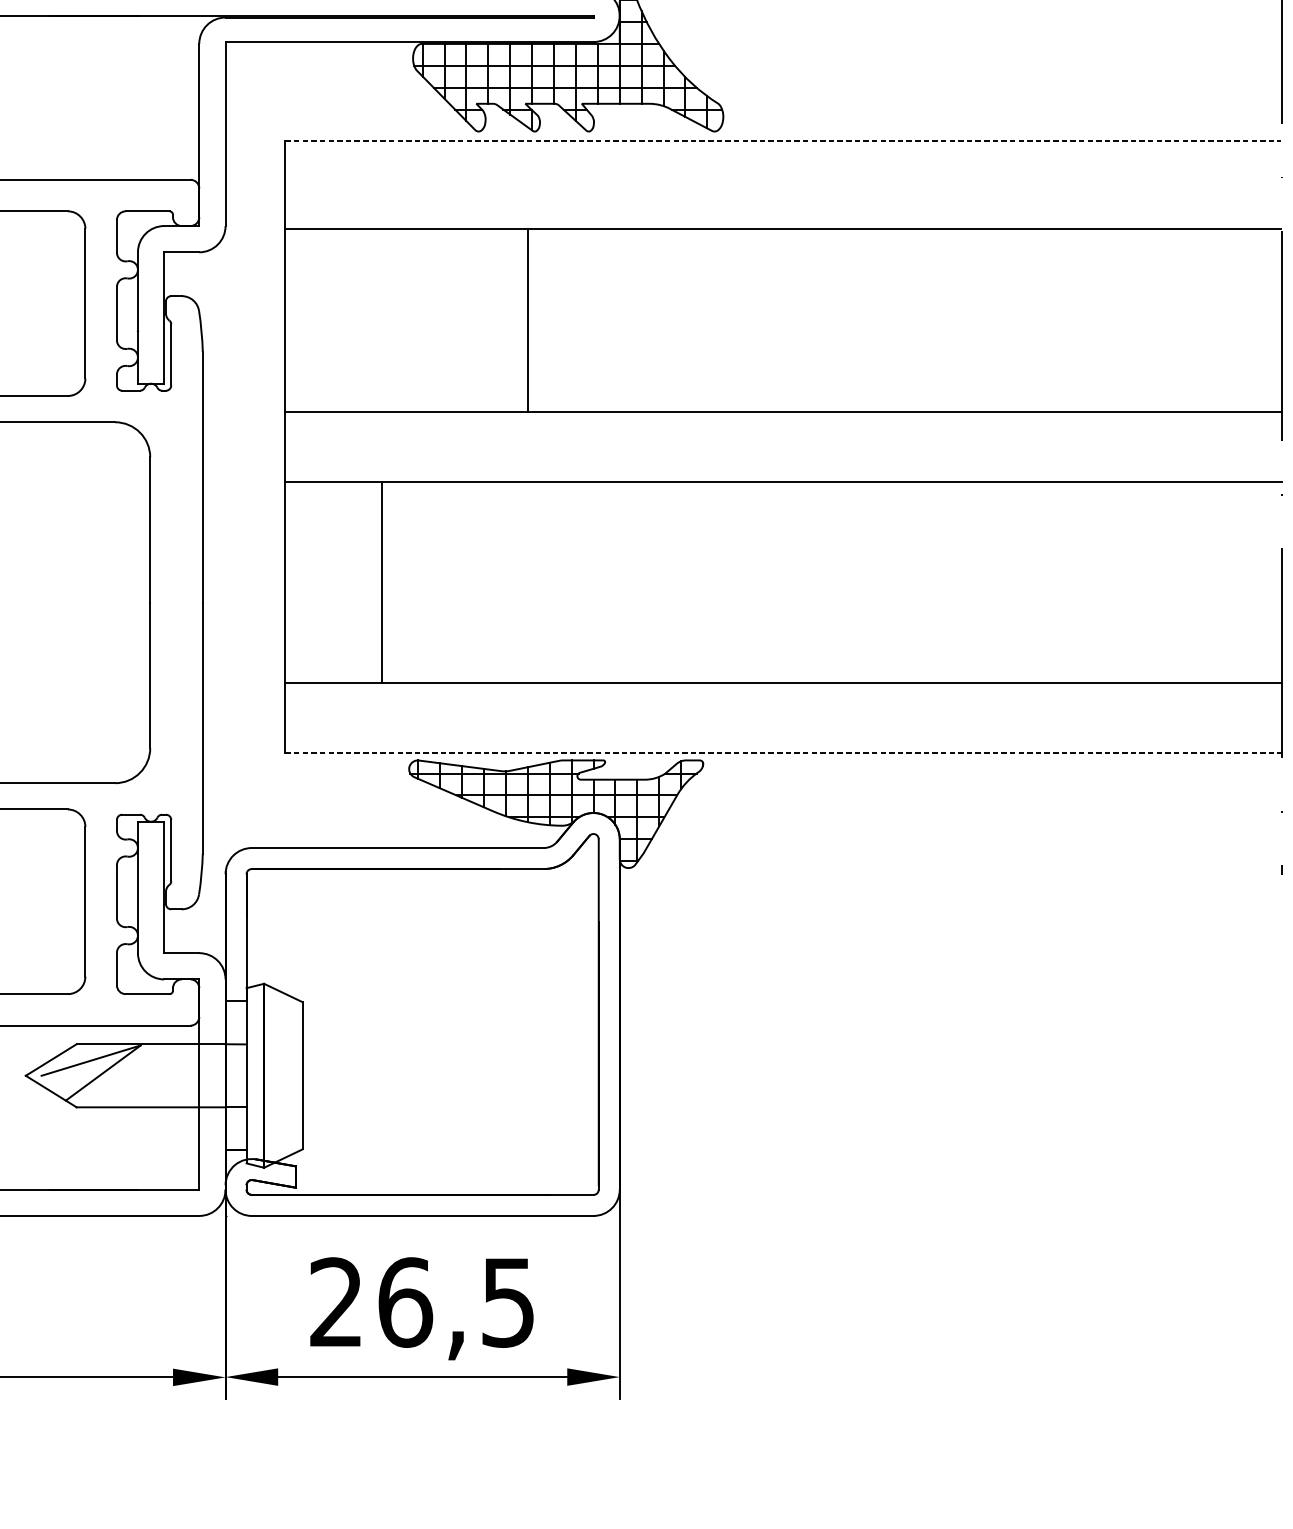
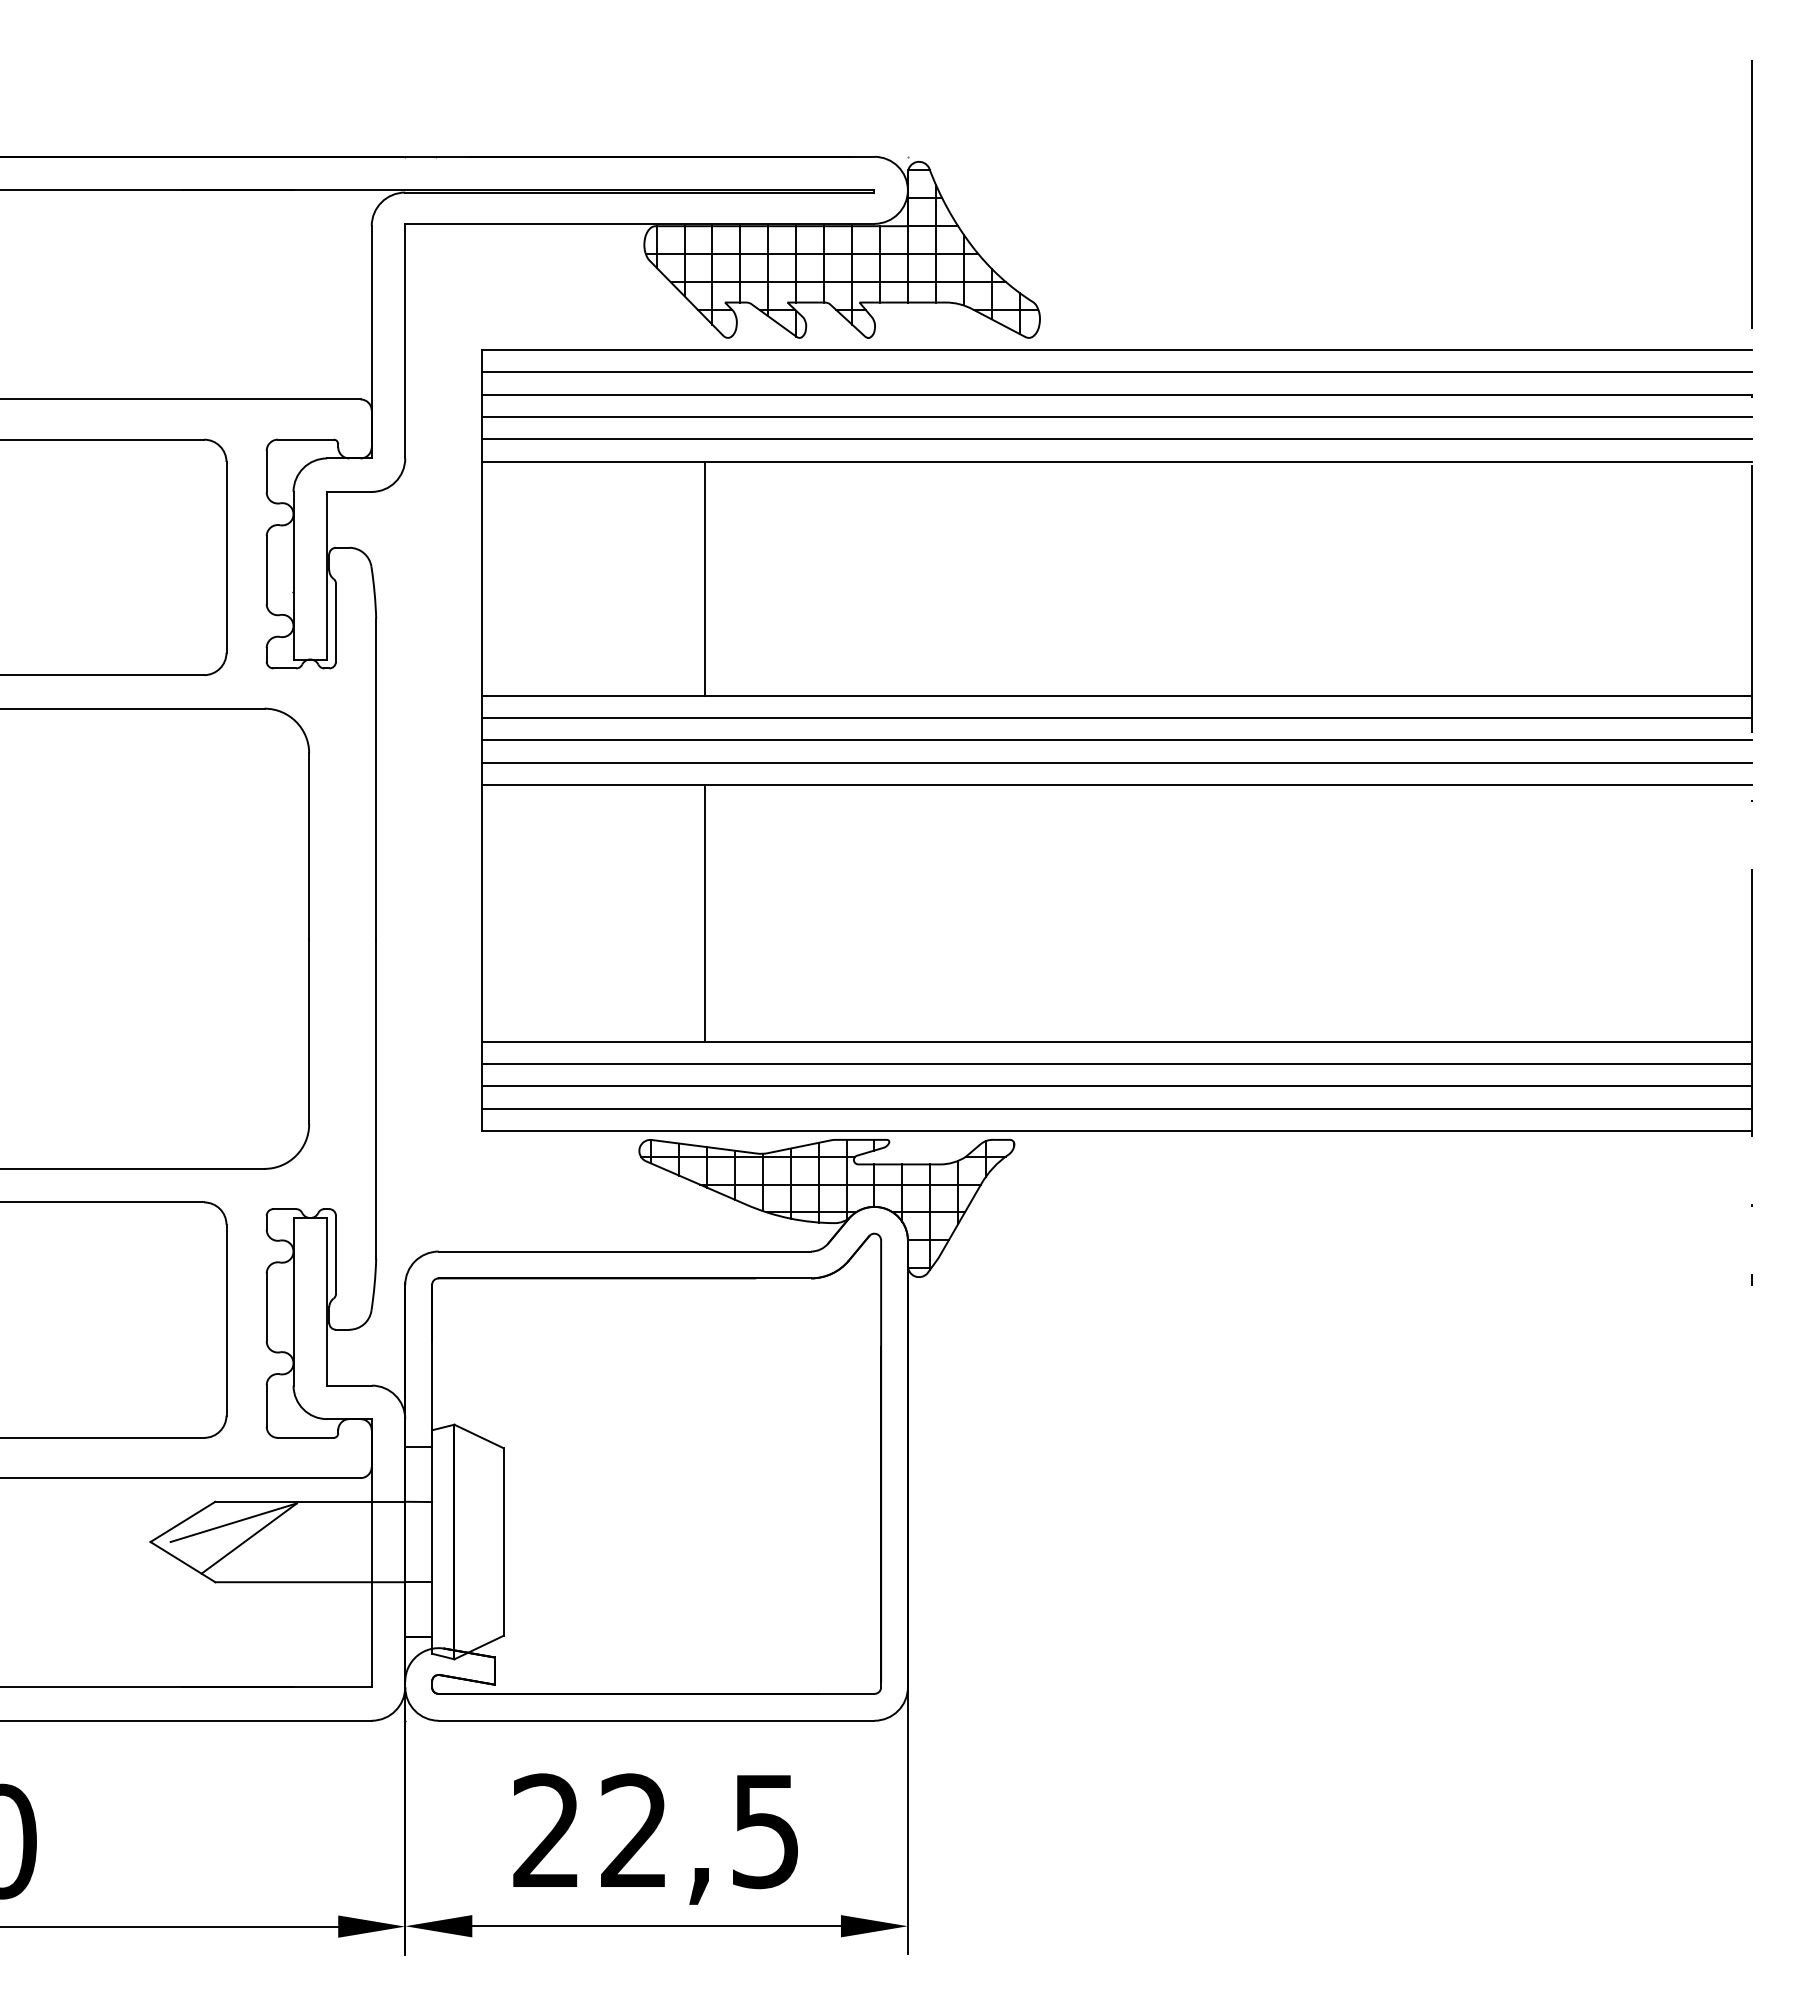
line: (784, 140) -> (1117, 349), dashed -> solid
line: (783, 158) -> (1116, 372), added
line: (783, 175) -> (1116, 394), added
line: (783, 193) -> (1116, 416), added
line: (783, 211) -> (1116, 439), added
line: (527, 320) -> (704, 578), moved
line: (783, 429) -> (1116, 718), added
line: (783, 447) -> (1116, 740), added
line: (783, 464) -> (1116, 762), added
line: (381, 582) -> (704, 913), moved
line: (783, 700) -> (1116, 1063), added
line: (783, 718) -> (1116, 1086), added
line: (783, 735) -> (1116, 1108), added
line: (784, 753) -> (1117, 1130), dashed -> solid
text: (405, 1302) -> (634, 1831), 26,5 -> 22,5

